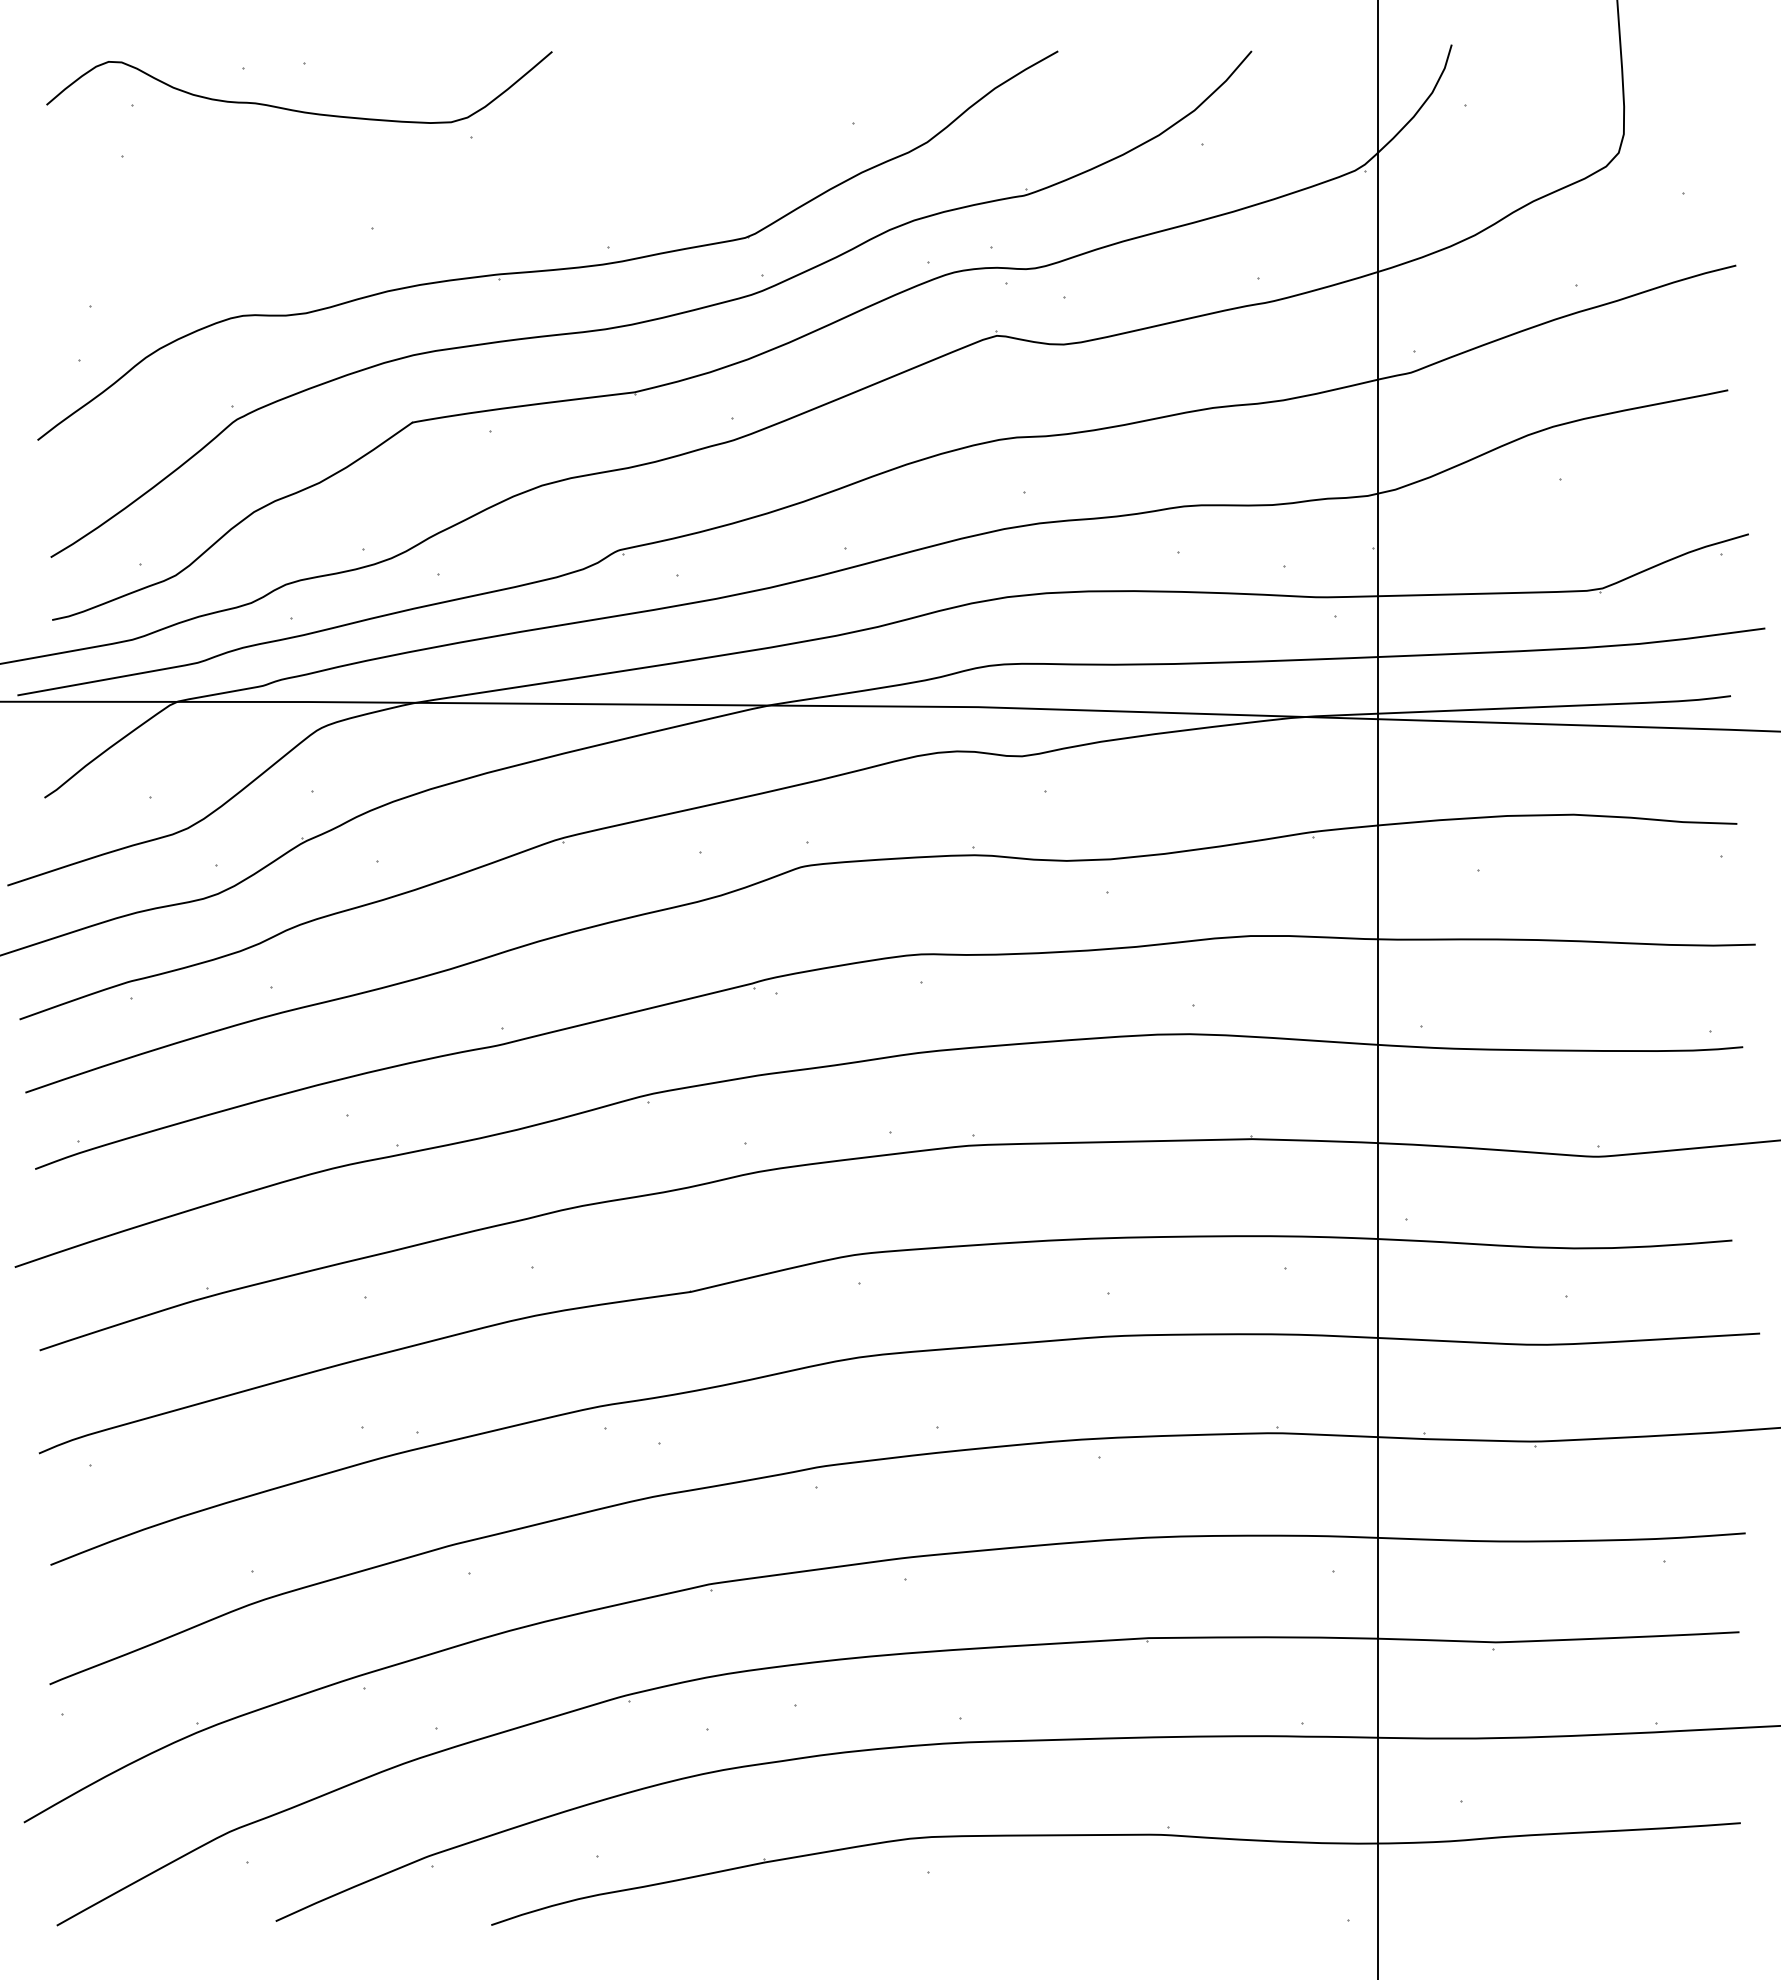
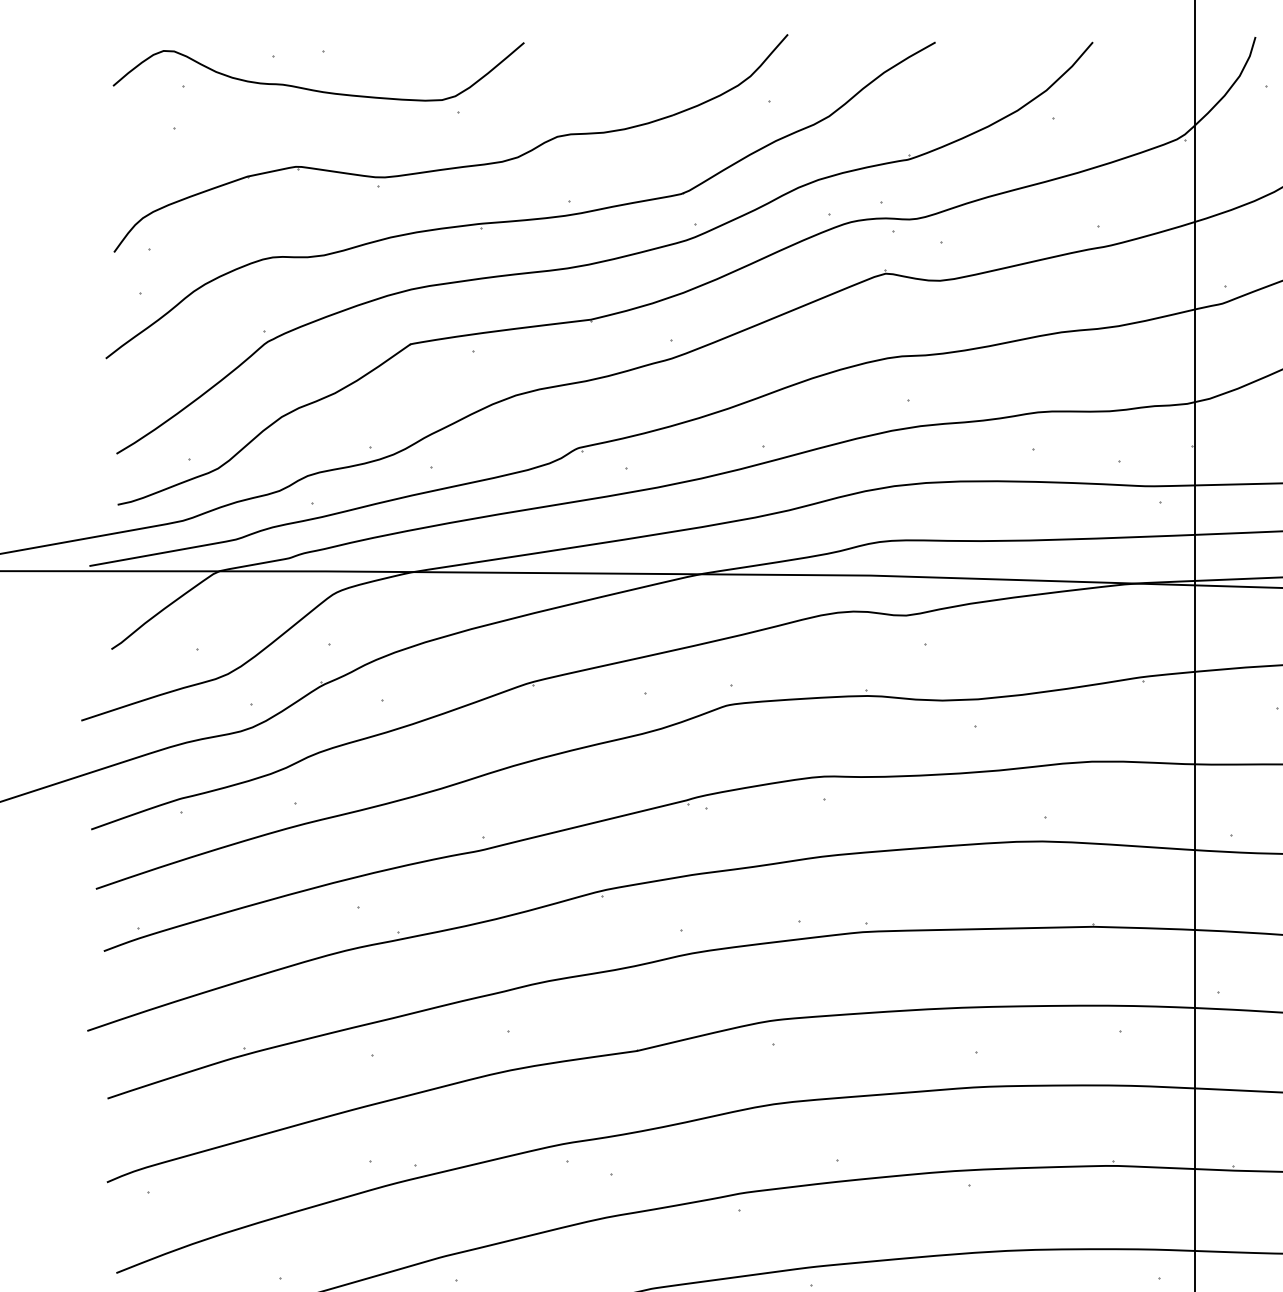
part: (467, 204) -> (455, 166), added

